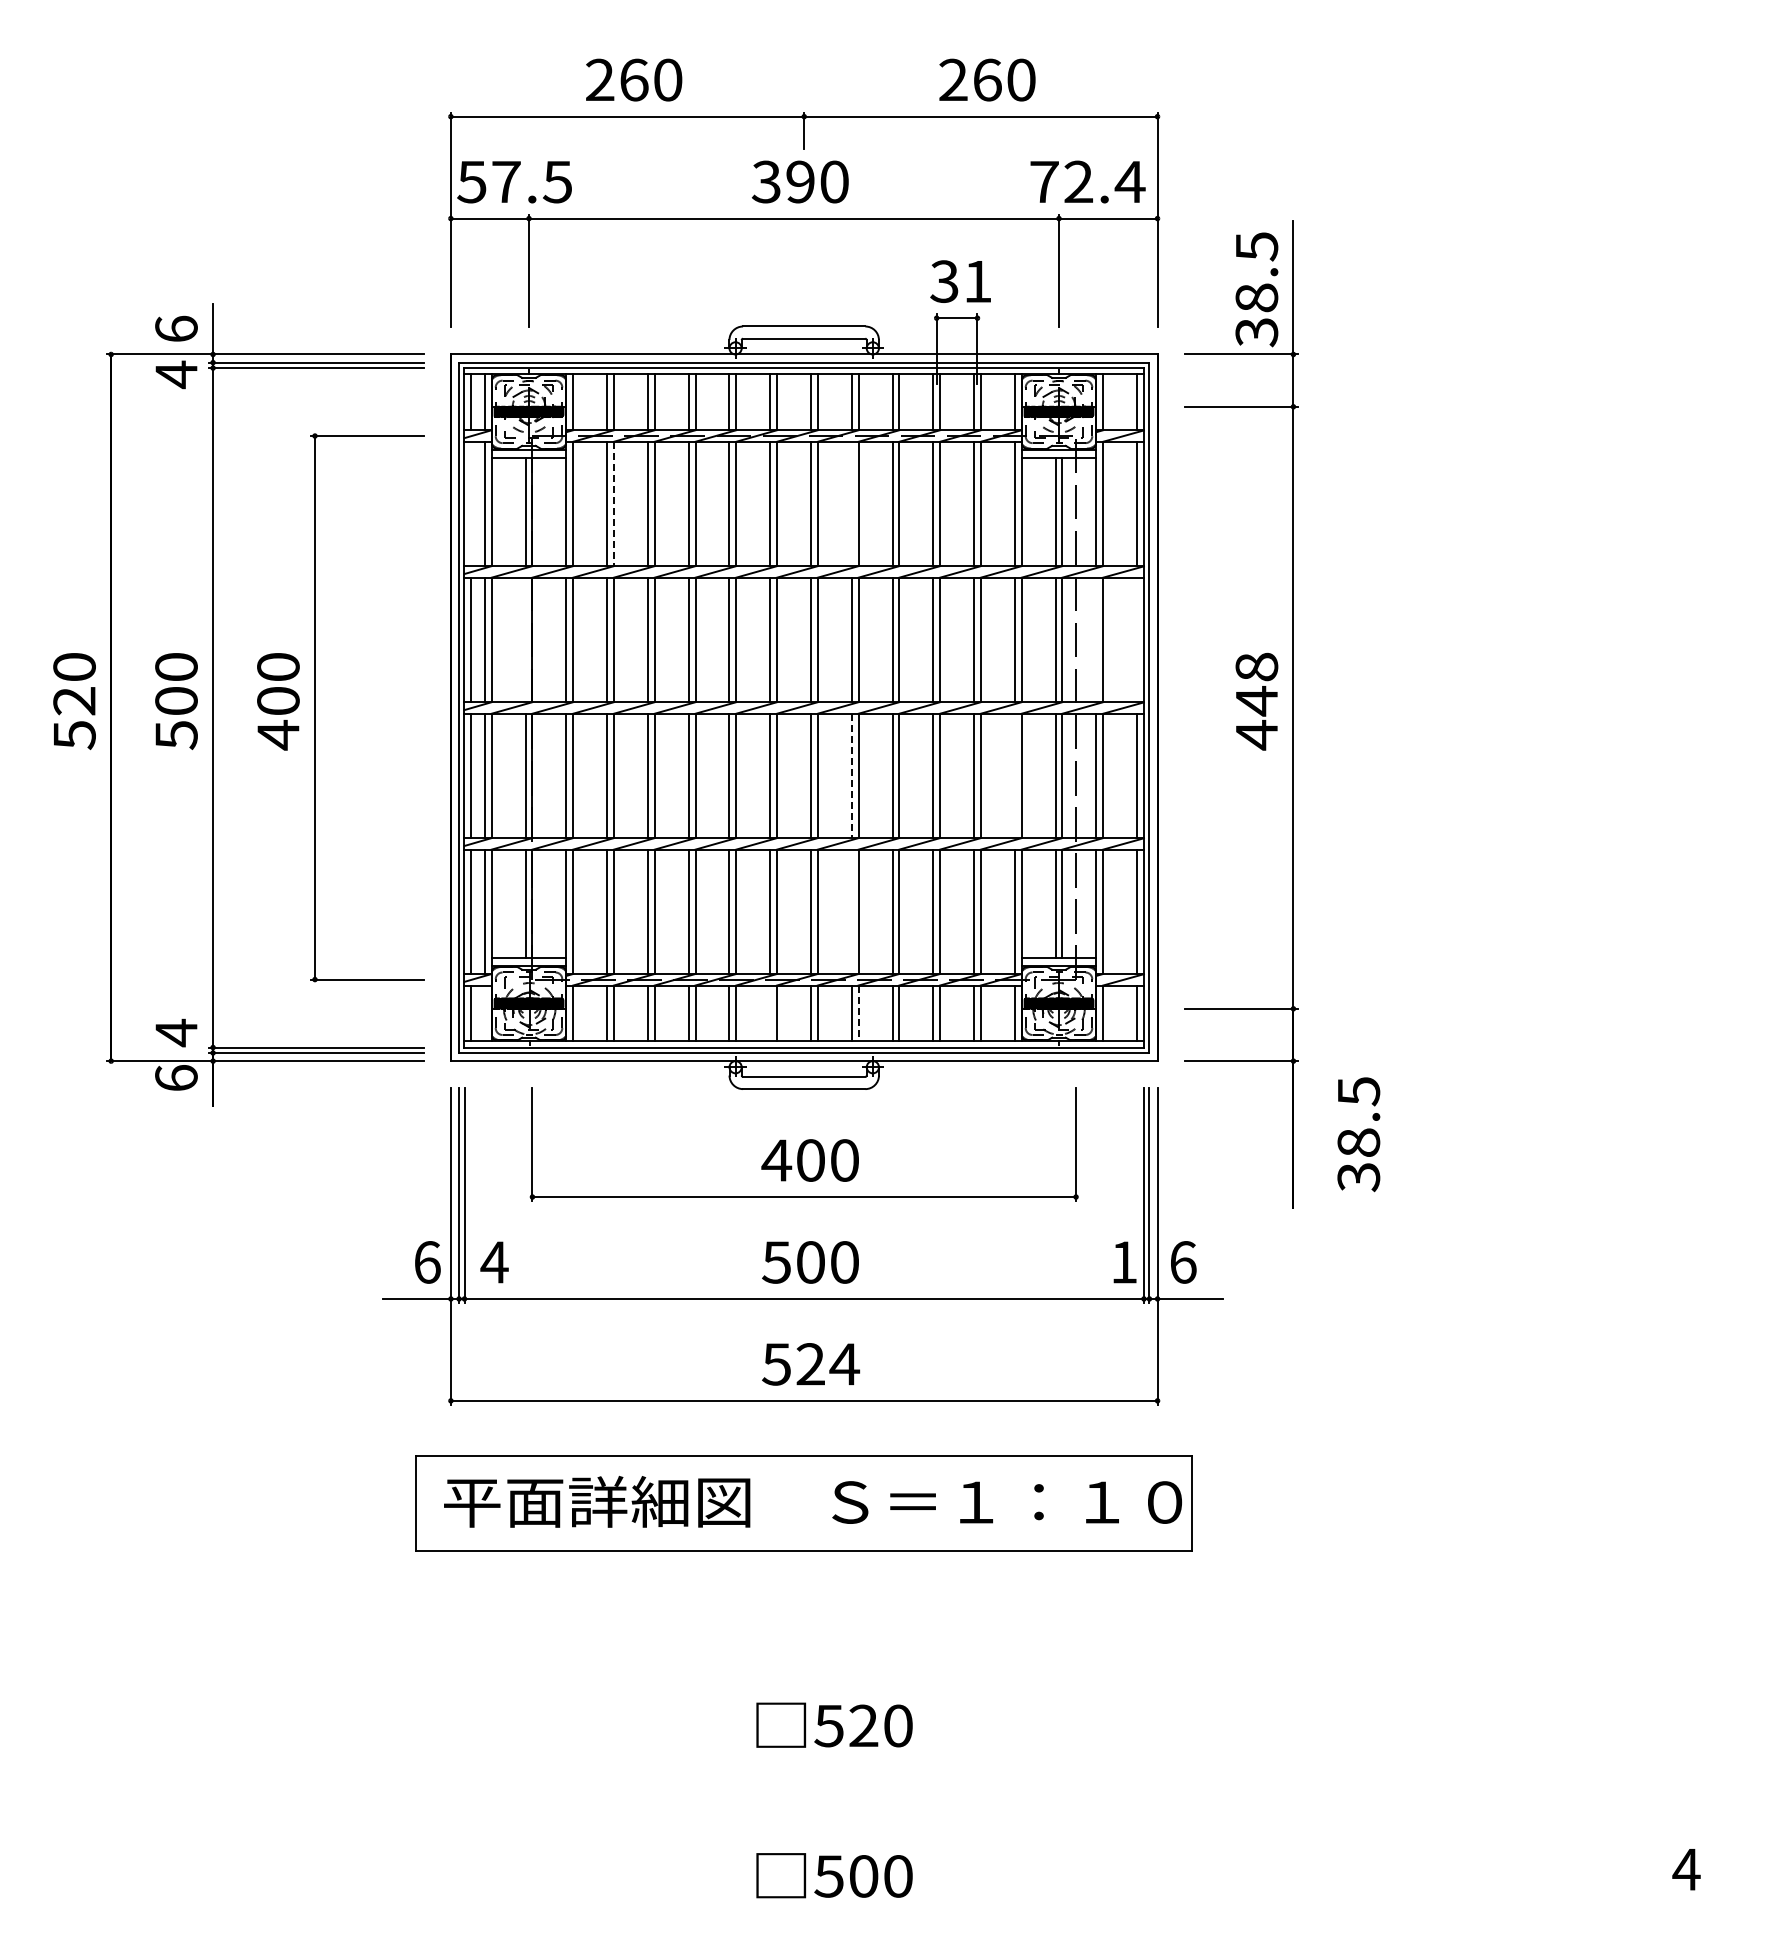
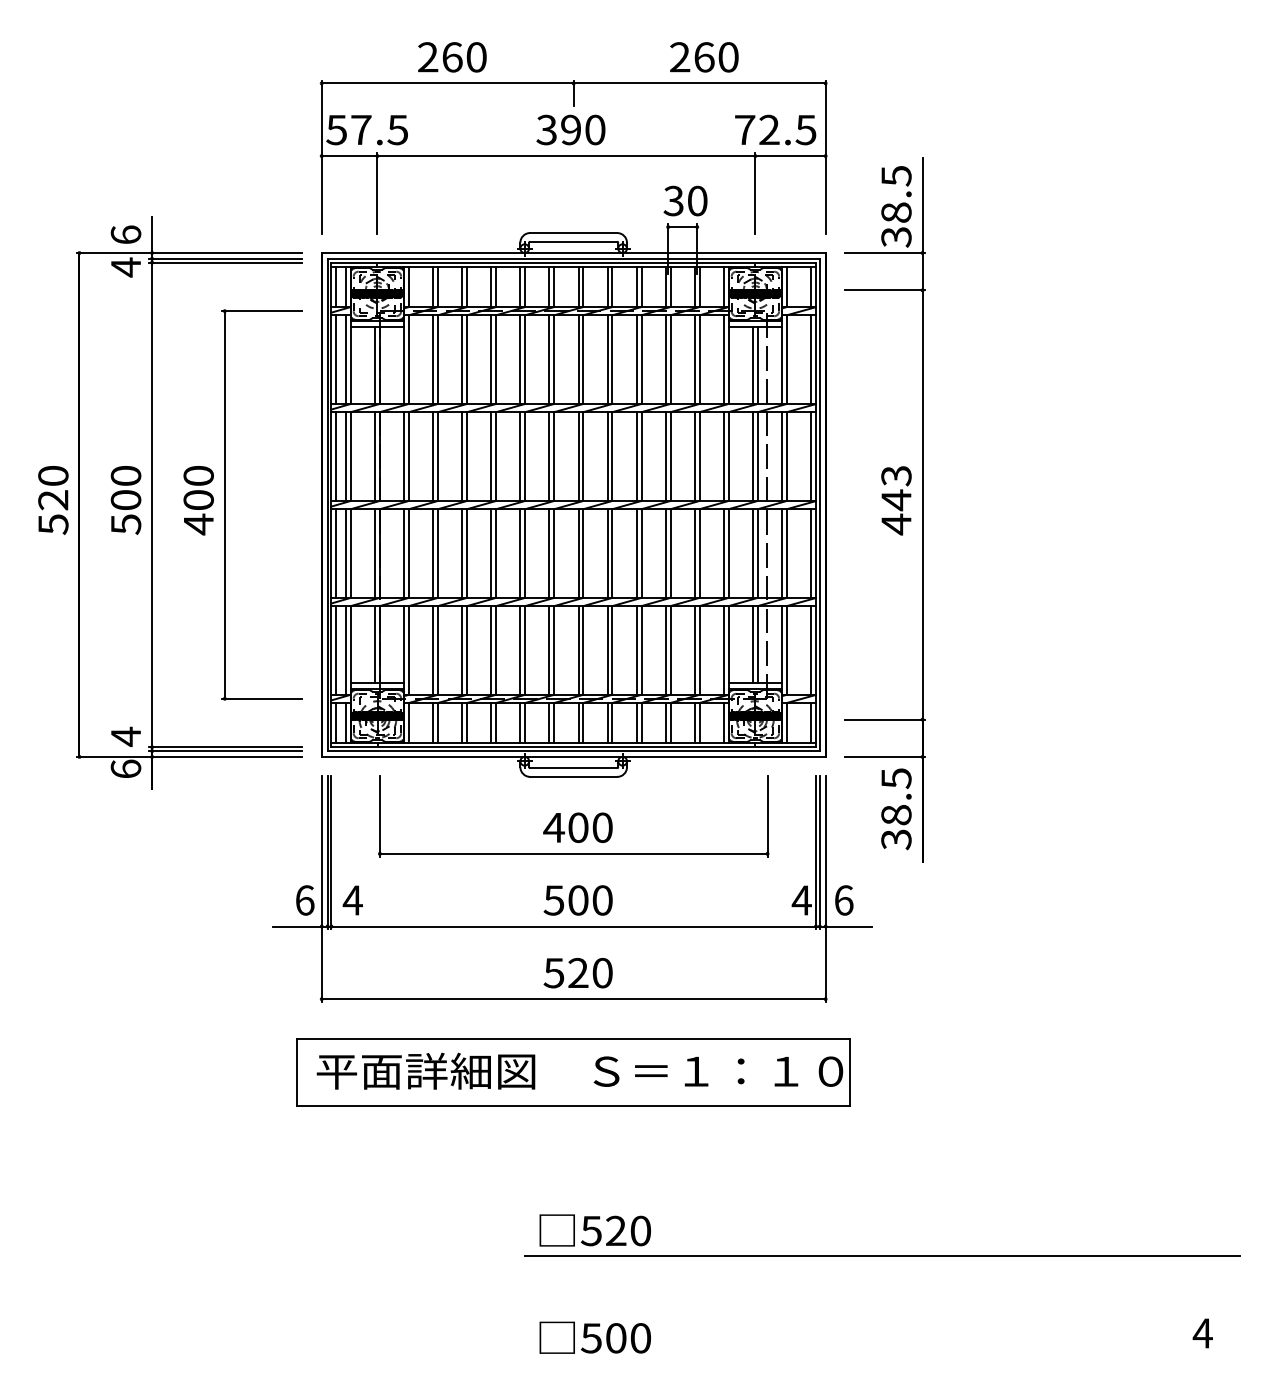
text: (1129, 182) -> (805, 130), 72.4 -> 72.5
text: (977, 281) -> (697, 200), 31 -> 30
line: (471, 503) -> (336, 359), added
line: (851, 503) -> (607, 359), added
line: (613, 504) -> (437, 359), dashed -> solid
line: (525, 639) -> (374, 456), added
line: (1096, 639) -> (782, 456), added
line: (1137, 639) -> (811, 456), added
text: (1256, 666) -> (896, 475), 448 -> 443
line: (1014, 775) -> (723, 553), added
line: (851, 776) -> (607, 553), dashed -> solid
line: (851, 911) -> (607, 650), added
line: (484, 1013) -> (345, 722), added
line: (770, 1013) -> (549, 722), added
line: (858, 1013) -> (612, 722), dashed -> solid
text: (1358, 1134) -> (896, 809), moved
text: (1124, 1262) -> (802, 900), 1 -> 4
text: (844, 1364) -> (602, 973), 524 -> 520
line: (1237, 1761) -> (882, 1256), added

